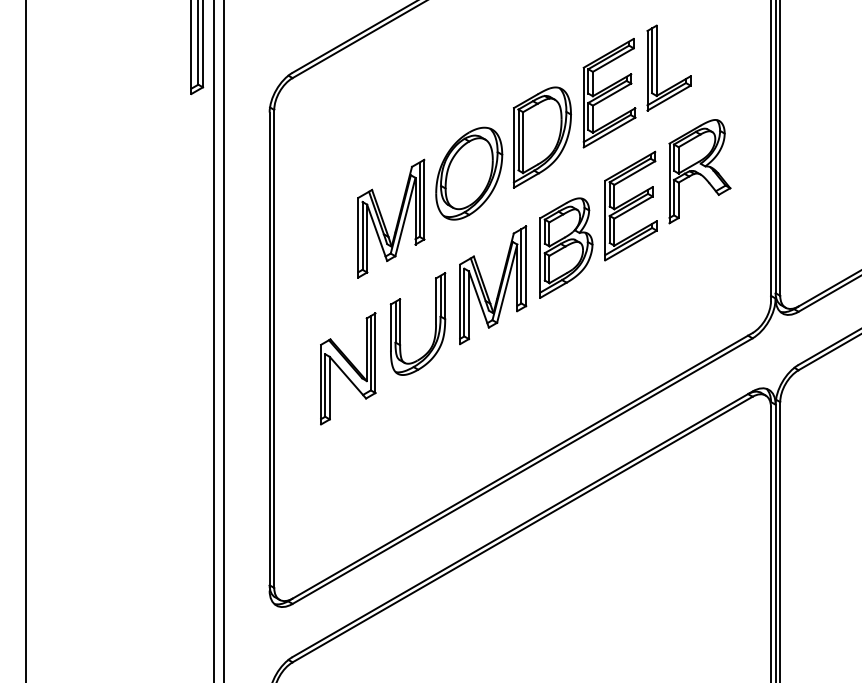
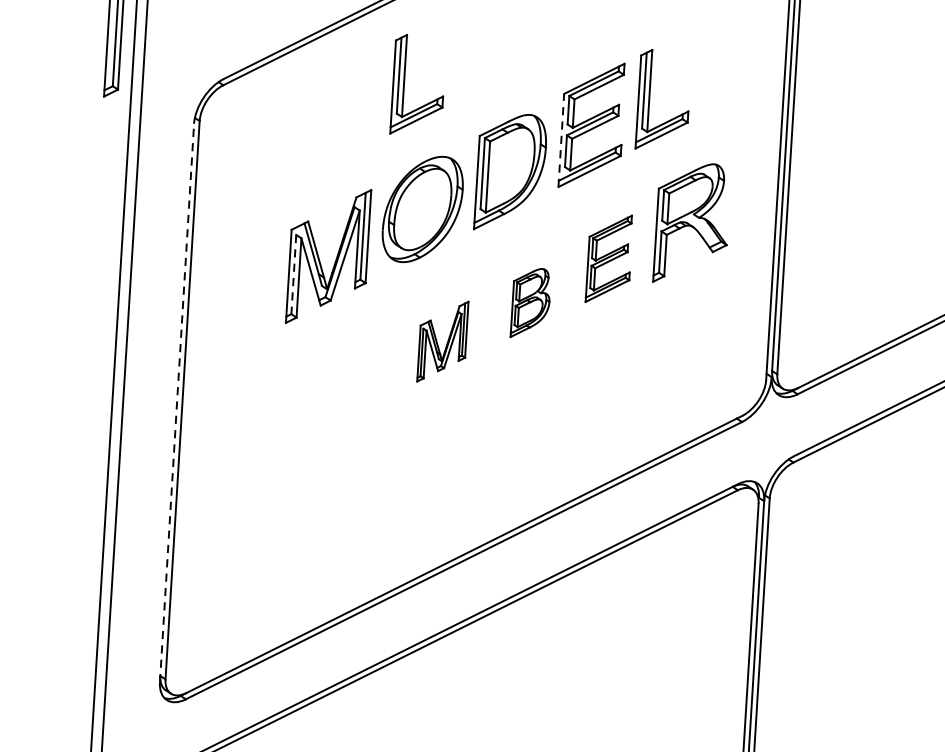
part: (447, 67) -> (405, 83), added
line: (583, 107) -> (561, 140), solid -> dashed
part: (630, 205) -> (608, 258), size x0.7
line: (362, 235) -> (293, 274), solid -> dashed
part: (566, 247) -> (531, 302), size x0.6
part: (493, 285) -> (443, 341), size x0.6
part: (400, 323) -> (331, 379), removed
line: (269, 351) -> (176, 402), solid -> dashed
part: (348, 368) -> (267, 428), removed

